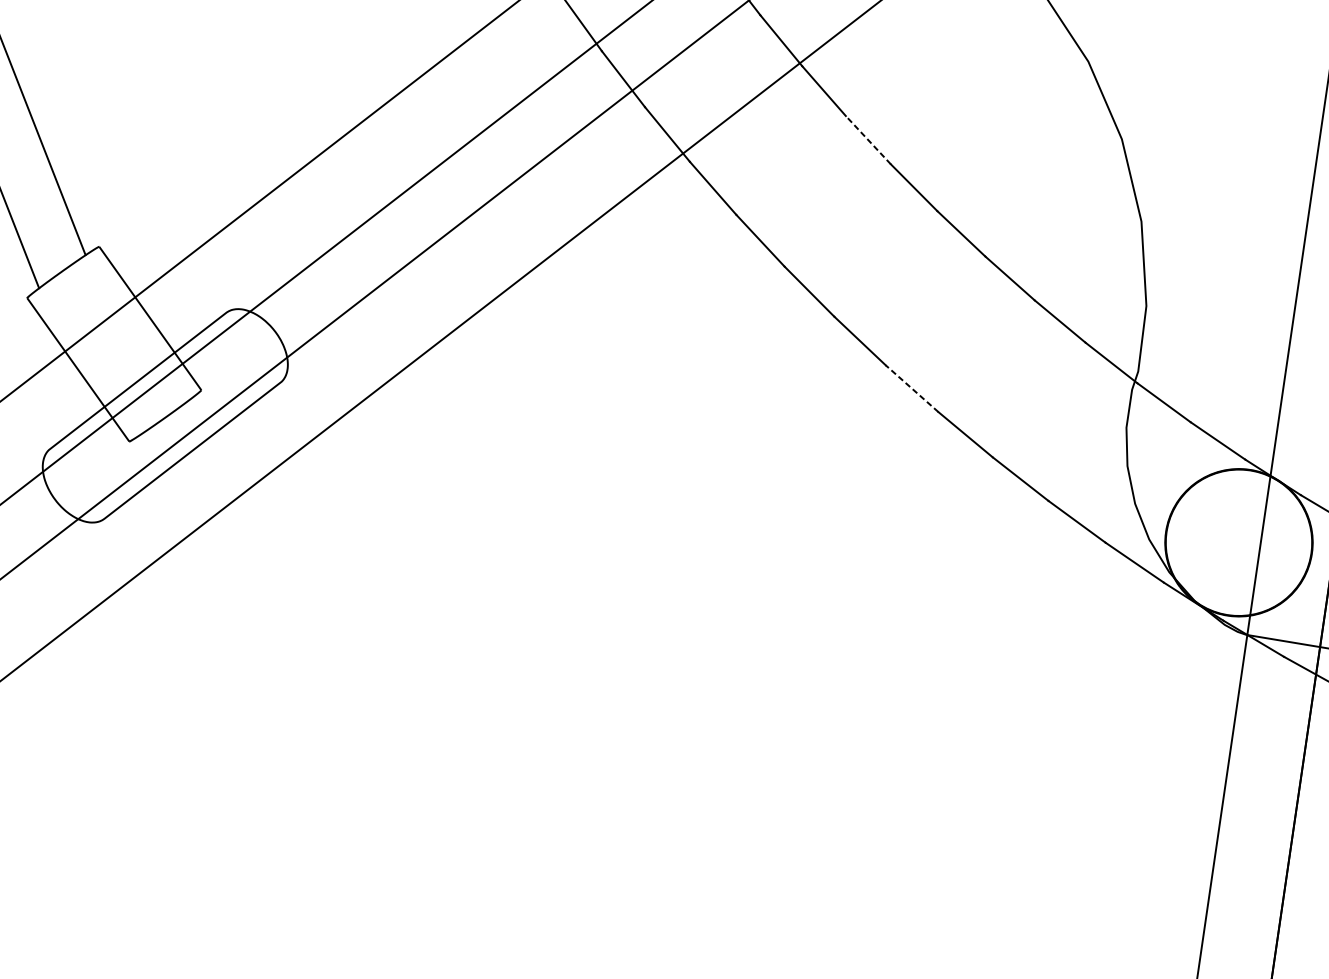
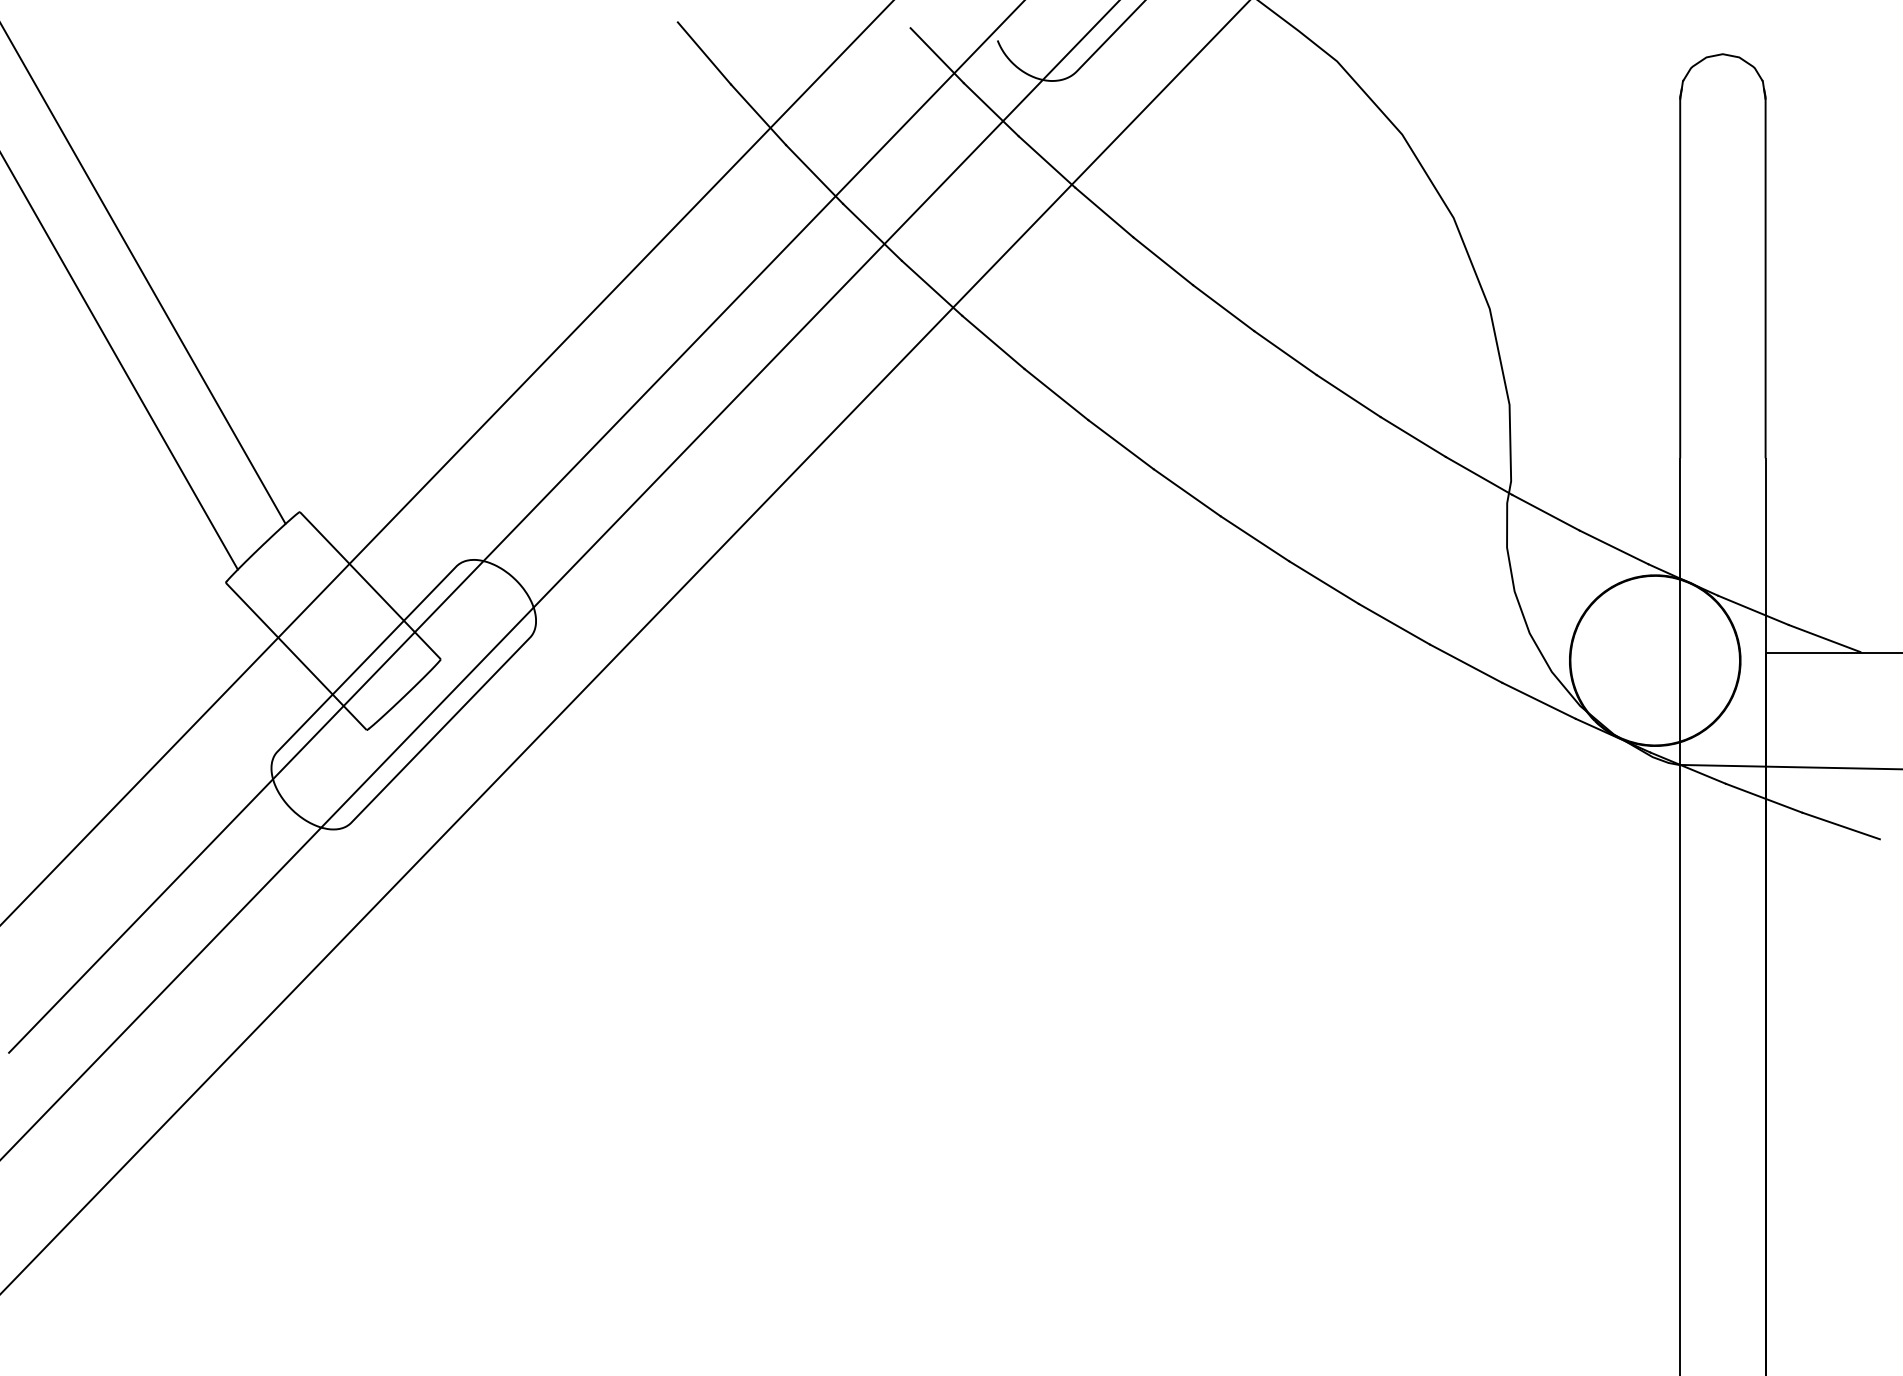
line: (867, 139) -> (1162, 260), dashed -> solid
line: (911, 388) -> (1254, 538), dashed -> solid

